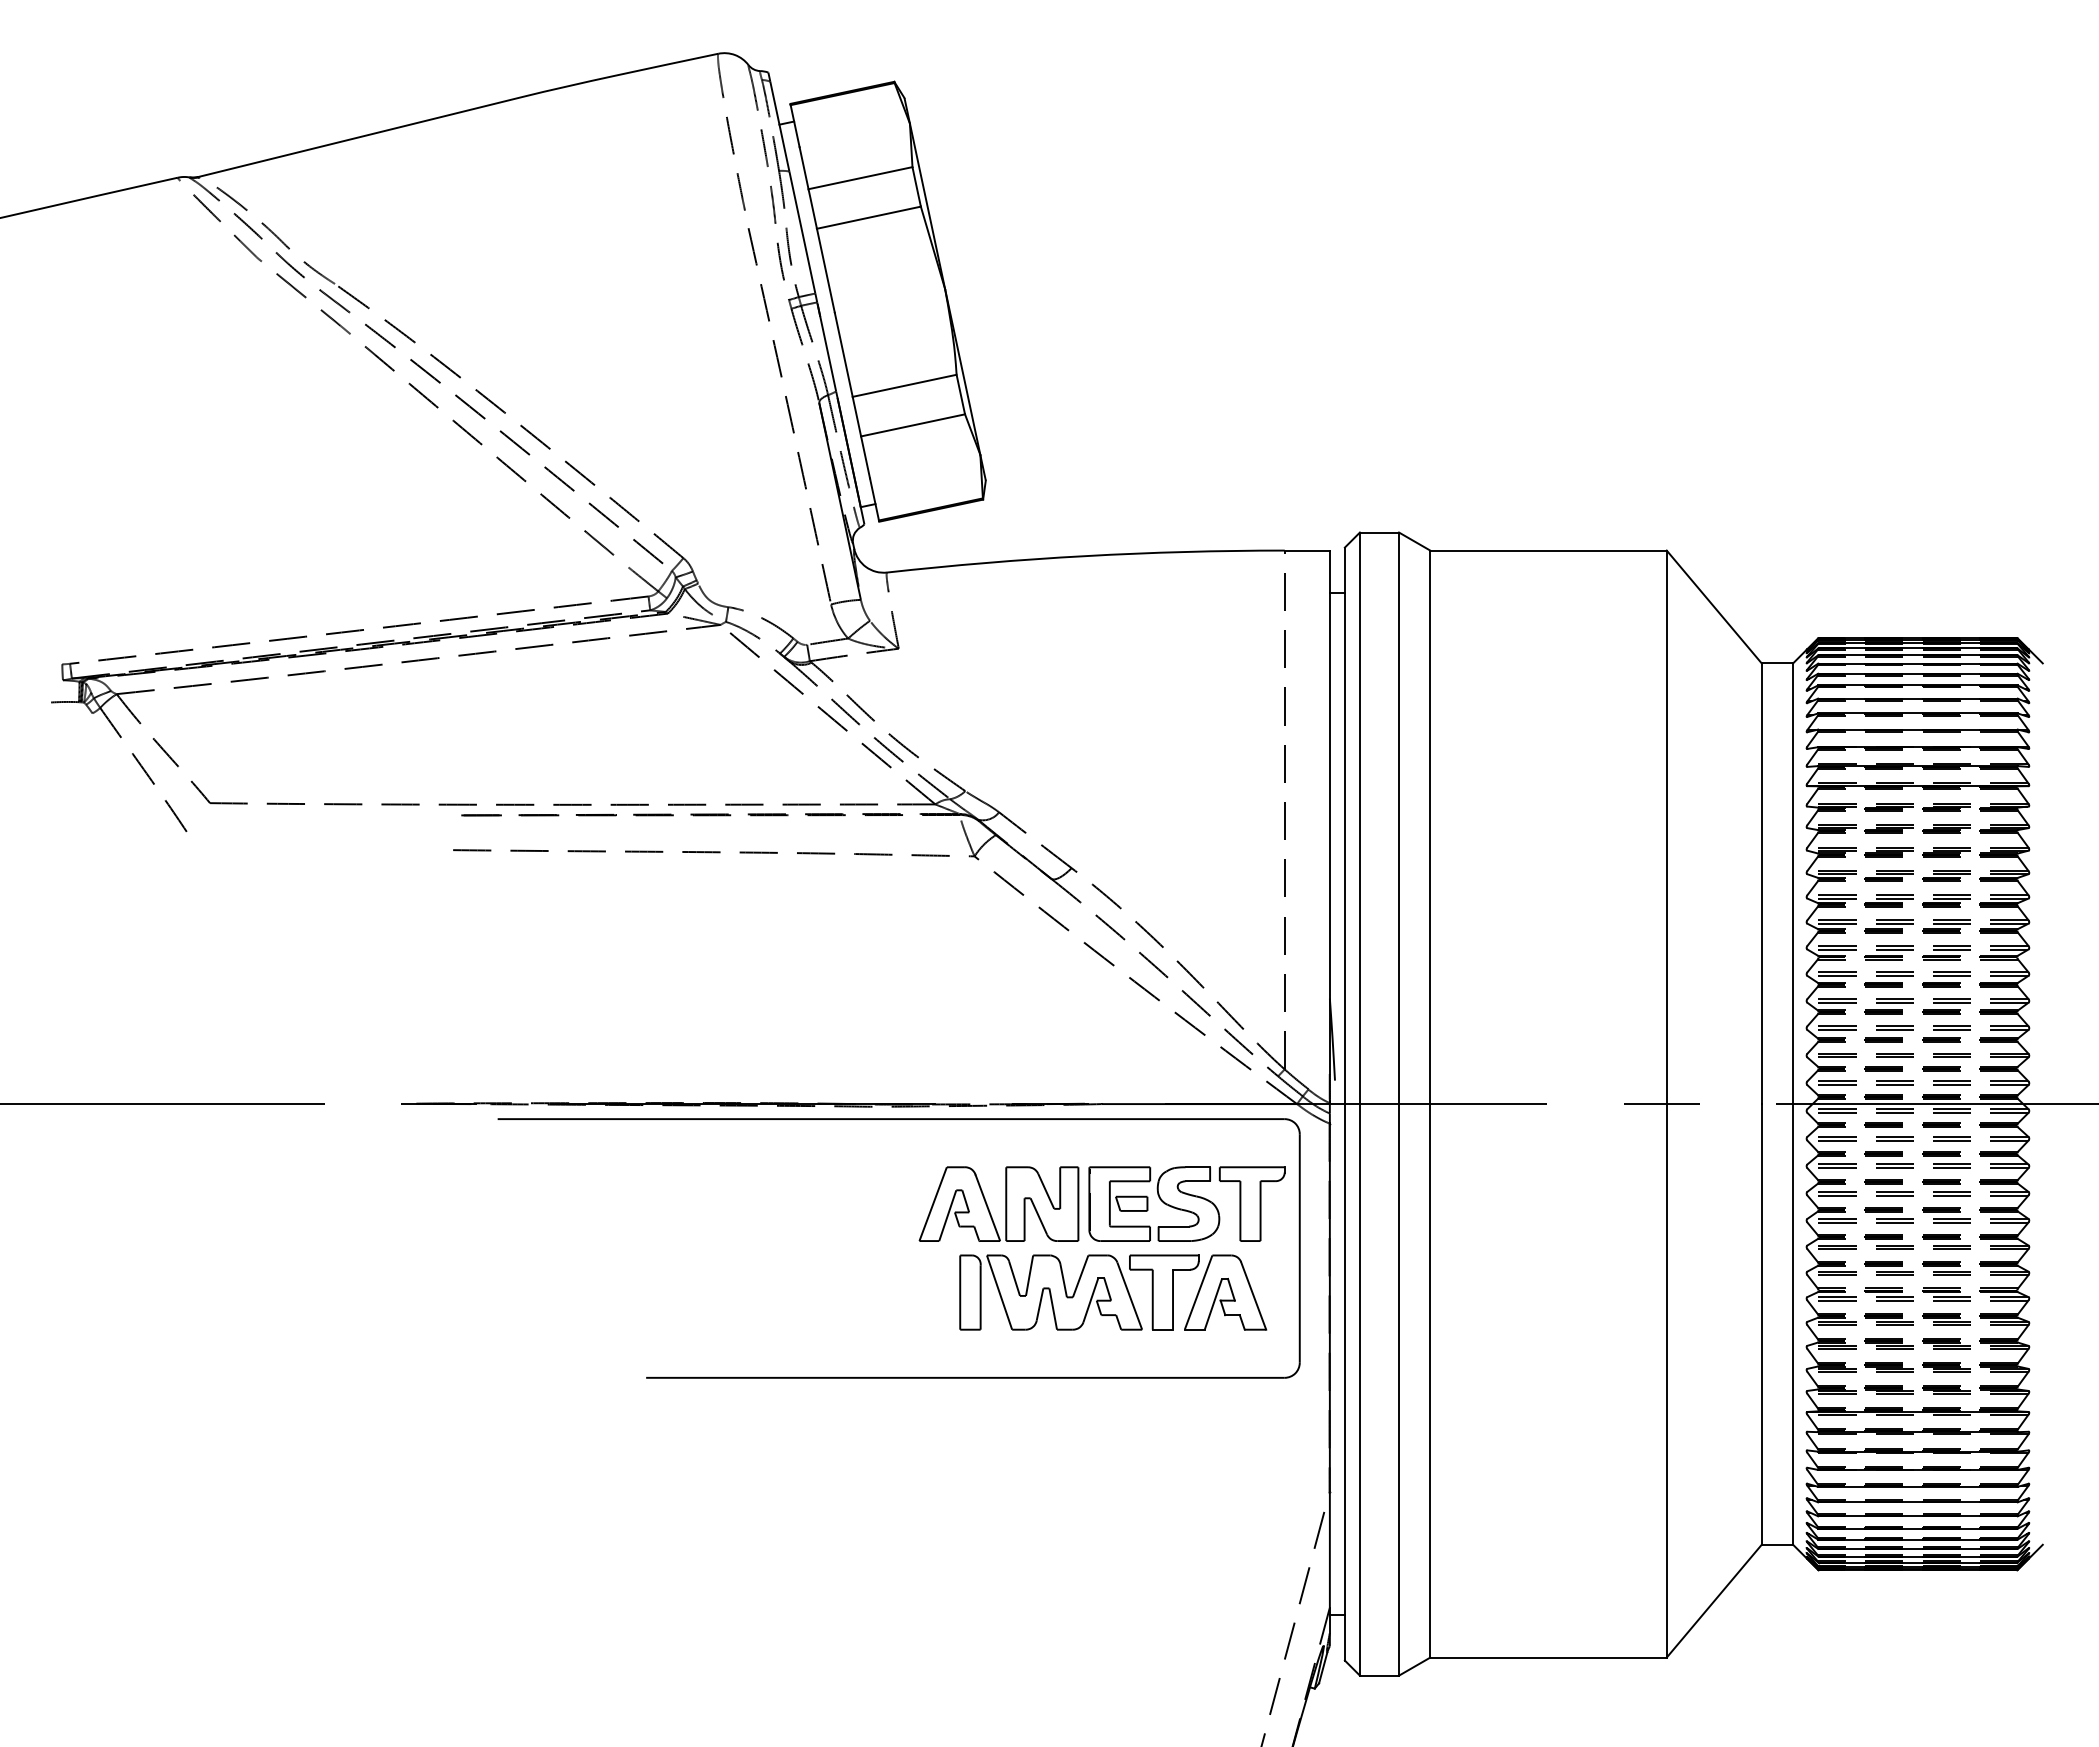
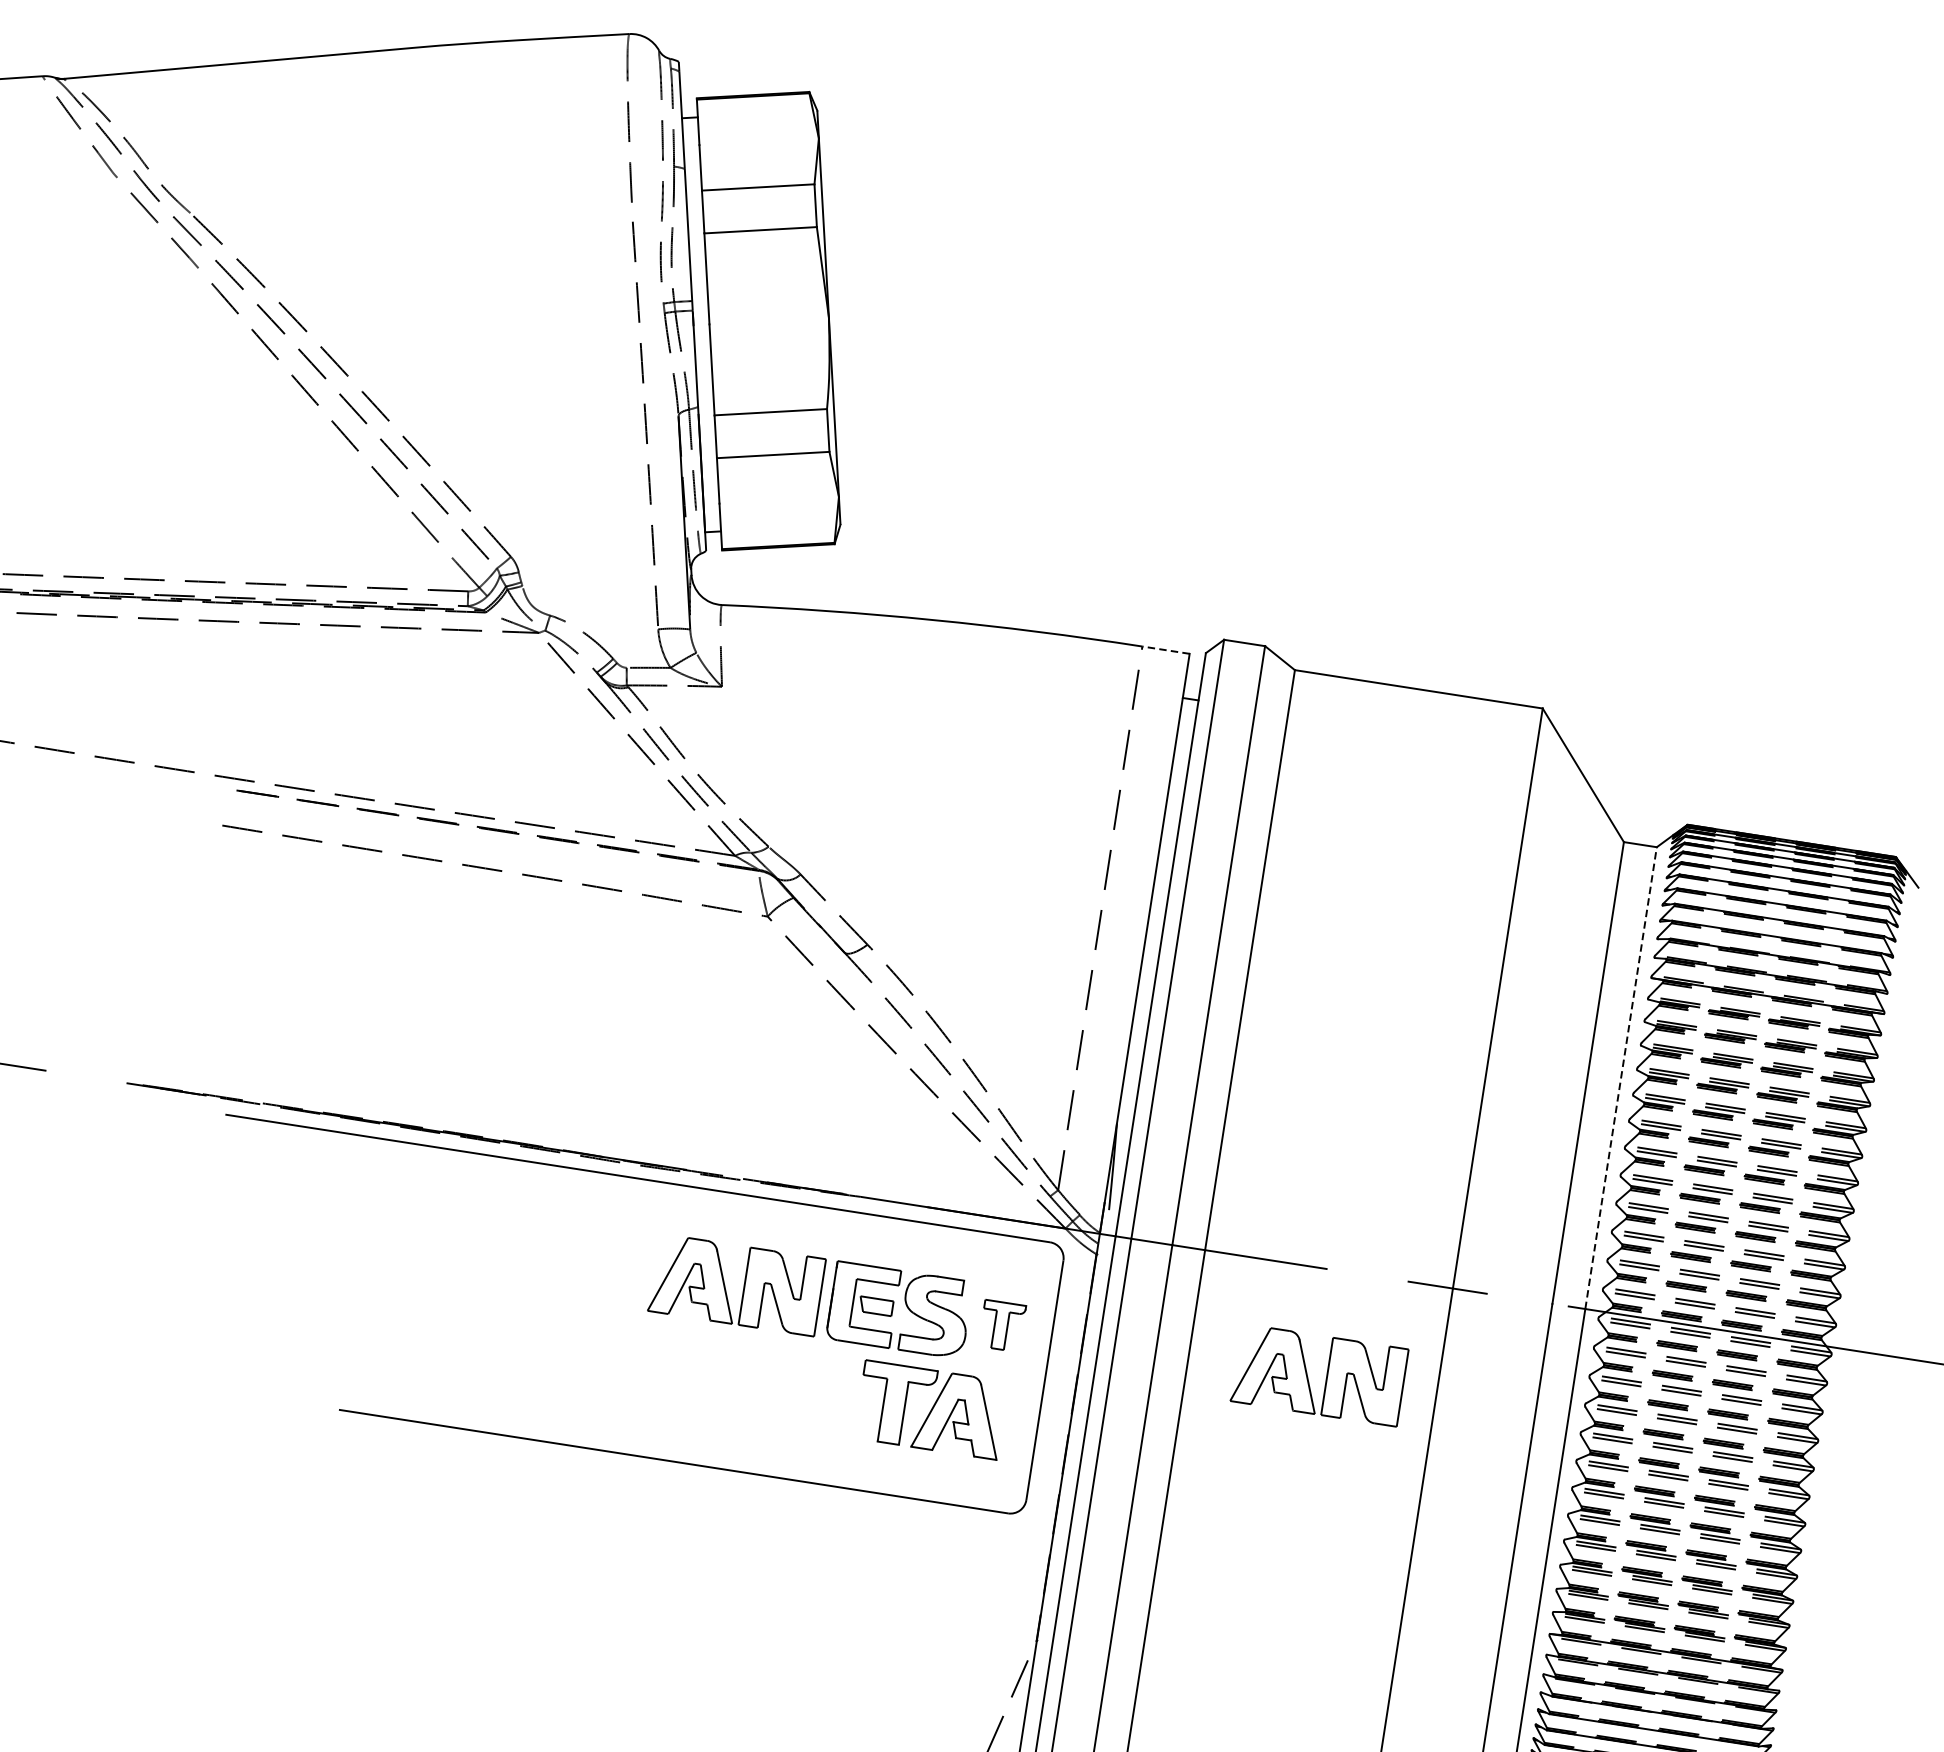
line: (1307, 550) -> (1166, 650), solid -> dashed
line: (1793, 883) -> (1621, 1077), solid -> dashed
part: (1251, 1203) -> (1001, 1325), size x0.6
part: (1561, 1203) -> (1326, 1375), added
part: (1050, 1292) -> (776, 1385), removed

